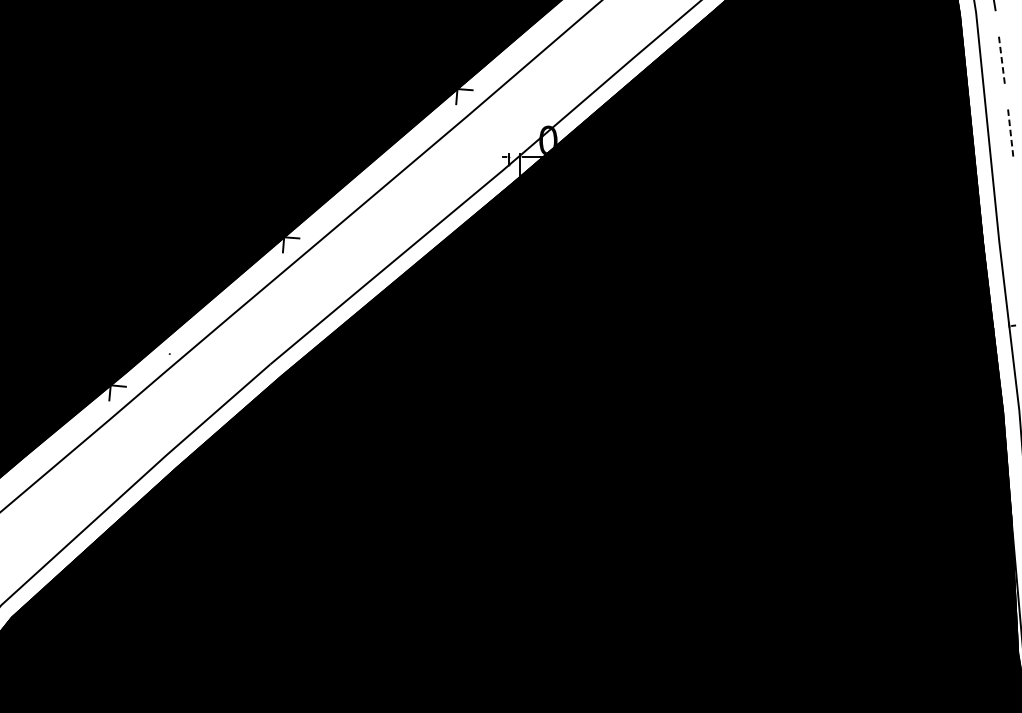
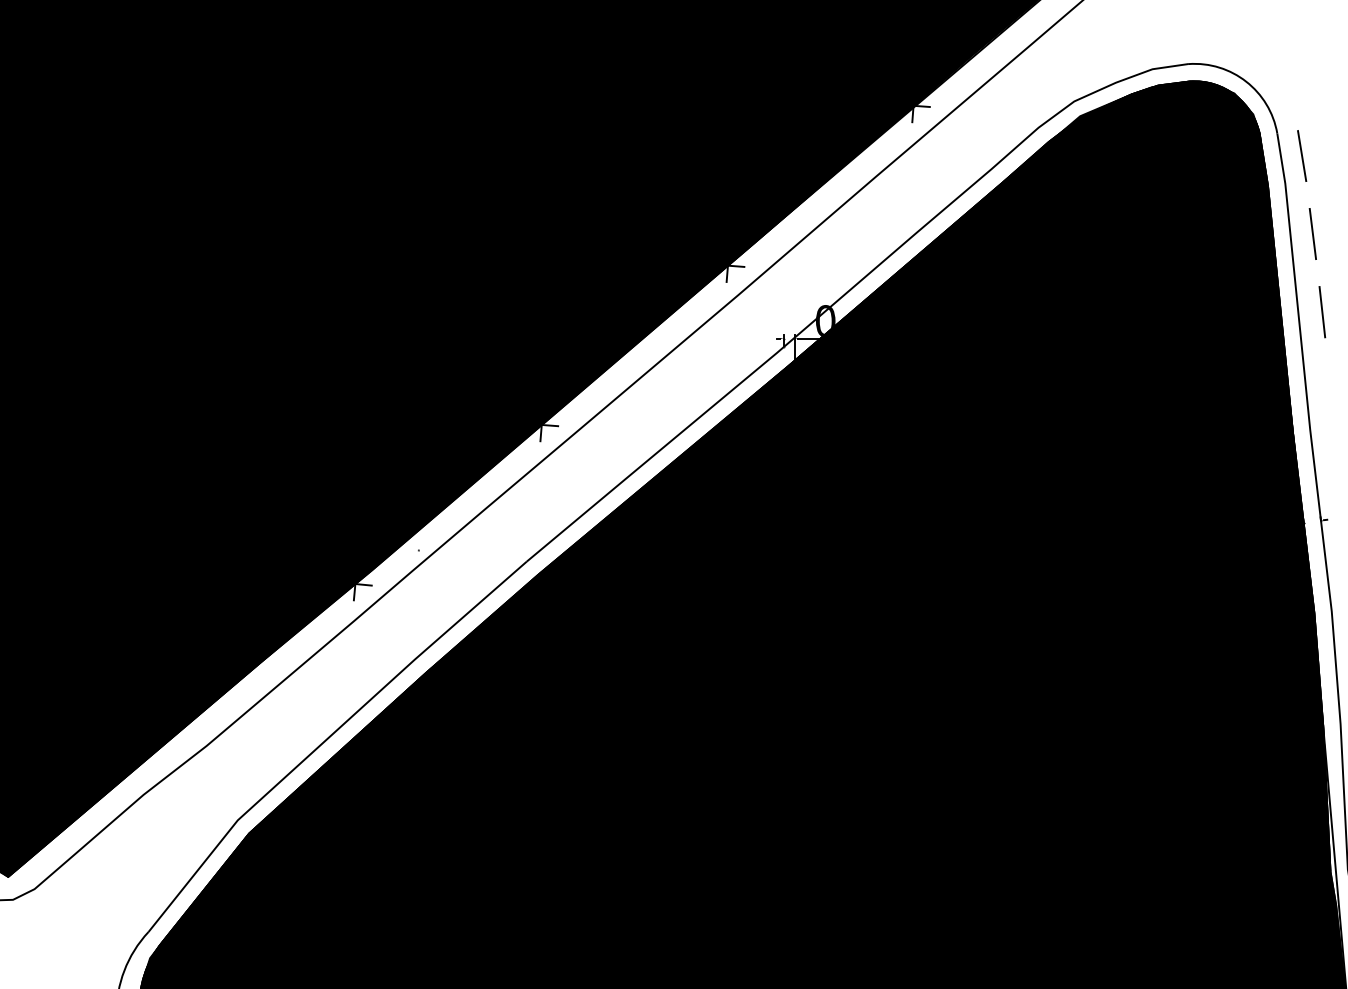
line: (1001, 59) -> (1312, 233), dashed -> solid
line: (1010, 131) -> (1322, 311), dashed -> solid

